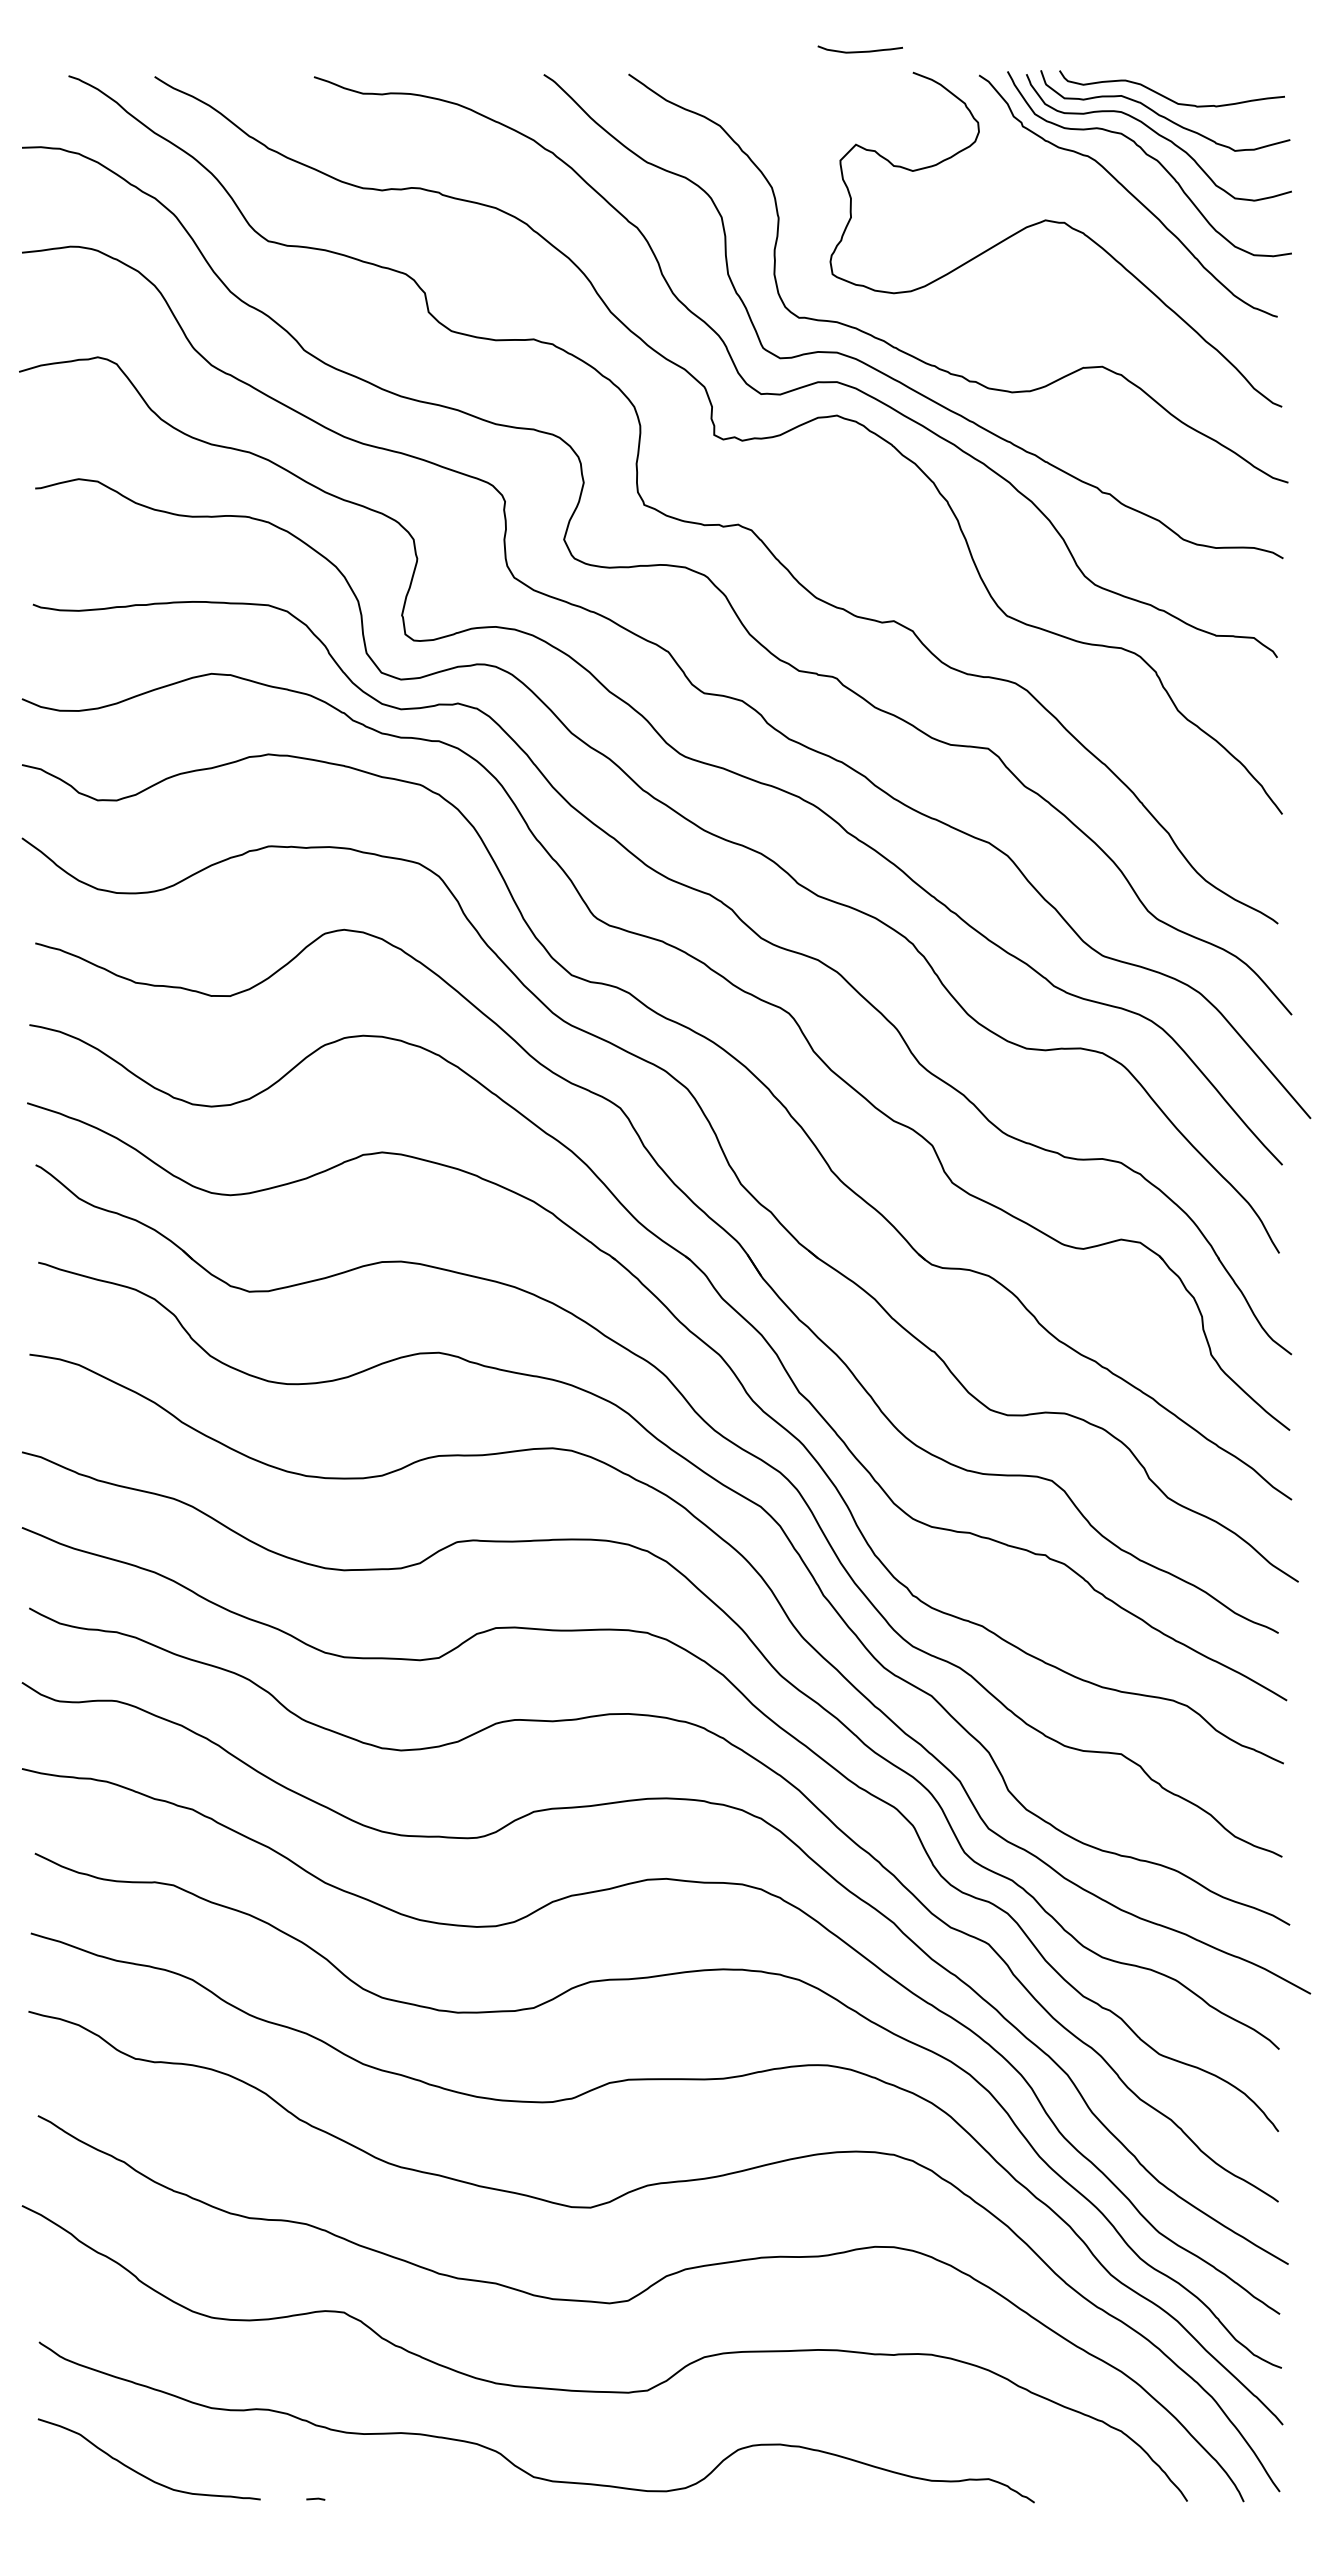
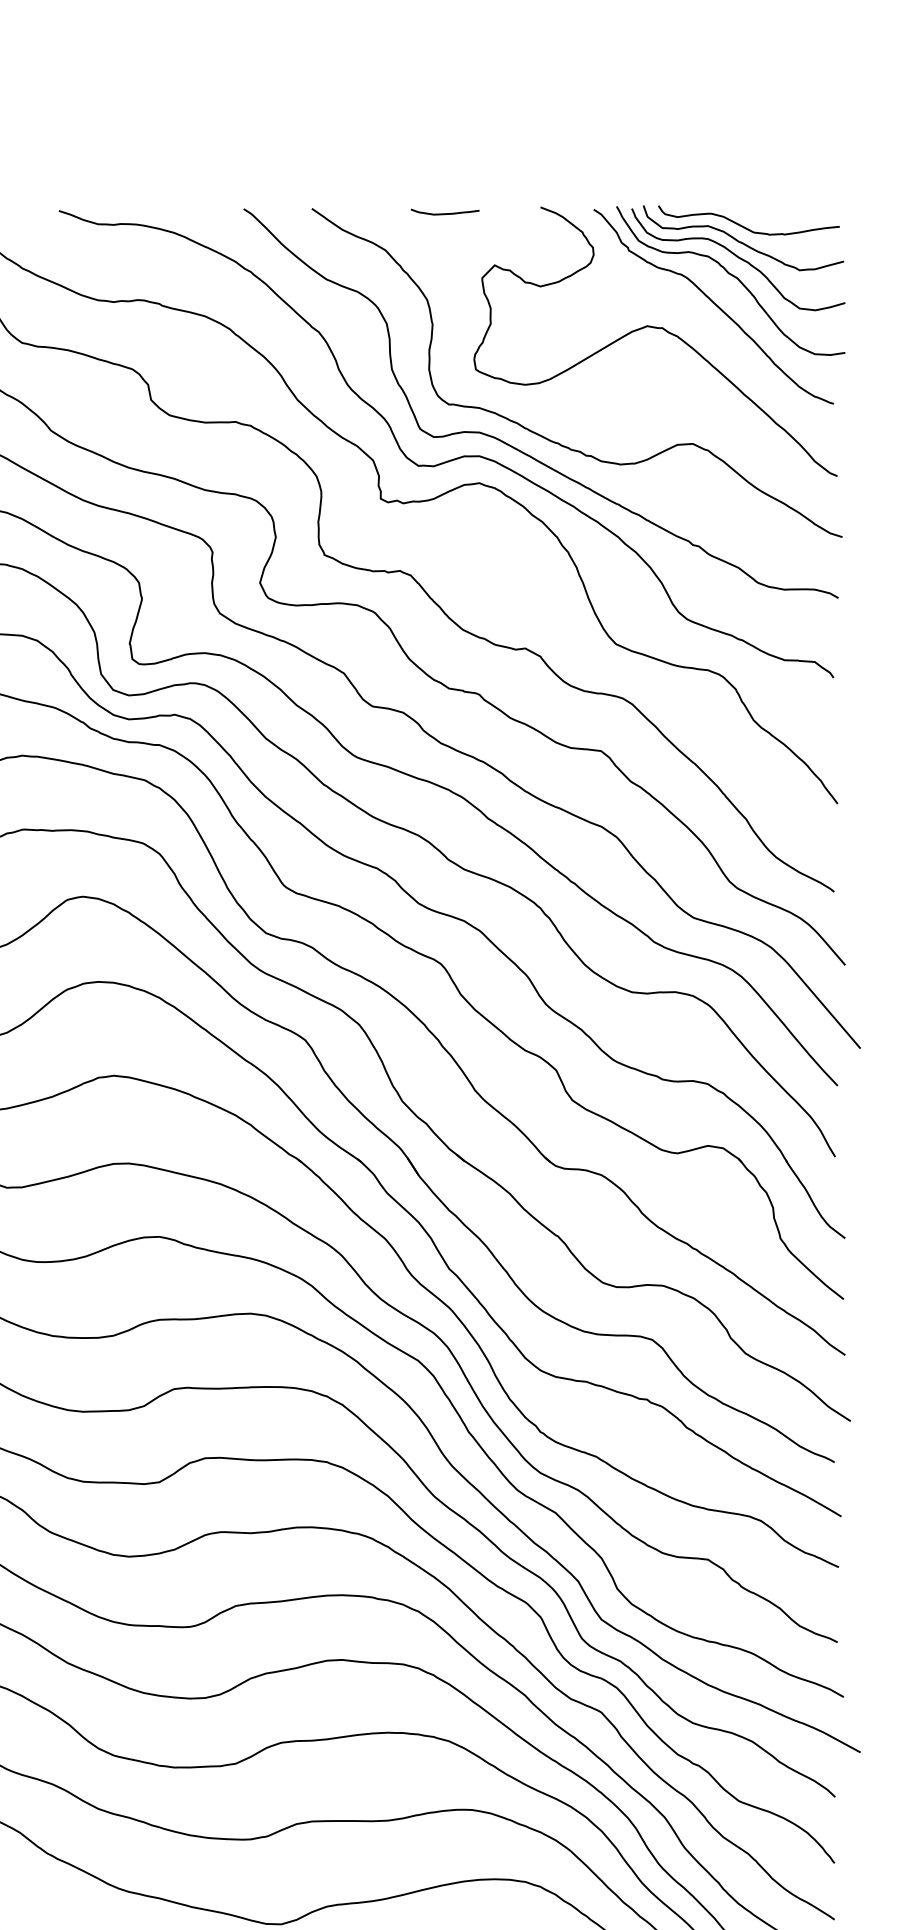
curve: (859, 51) -> (444, 213), moved

